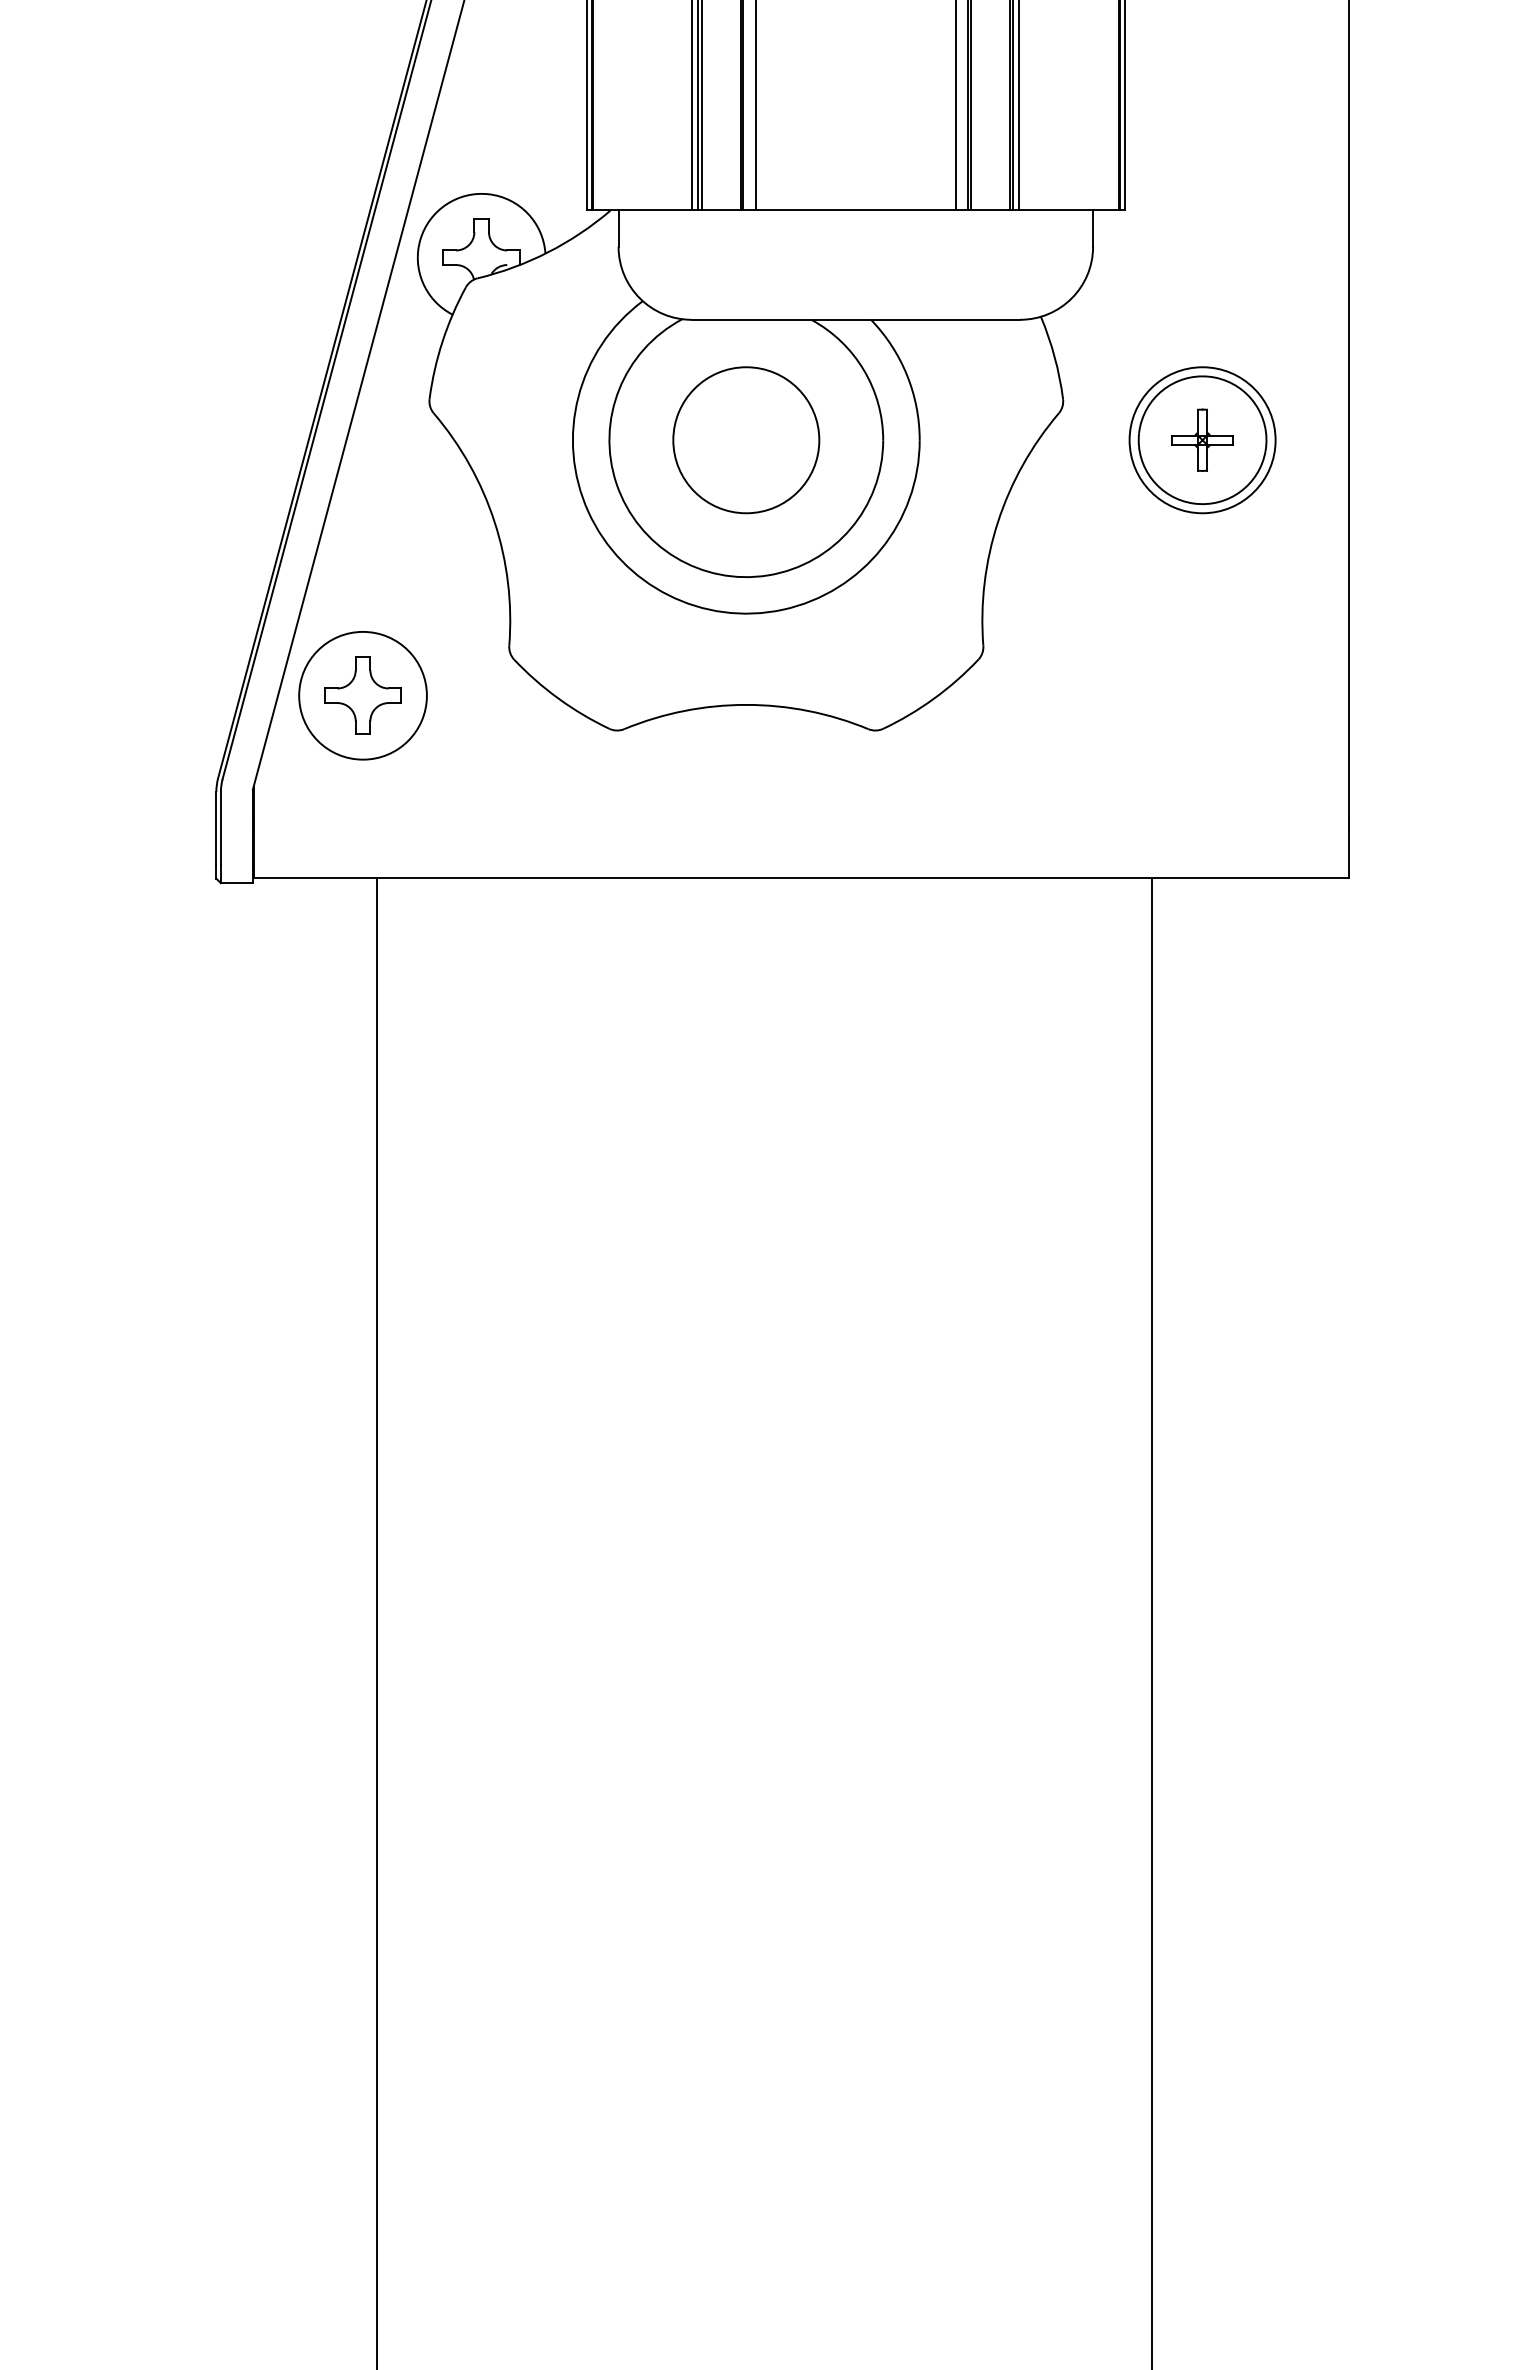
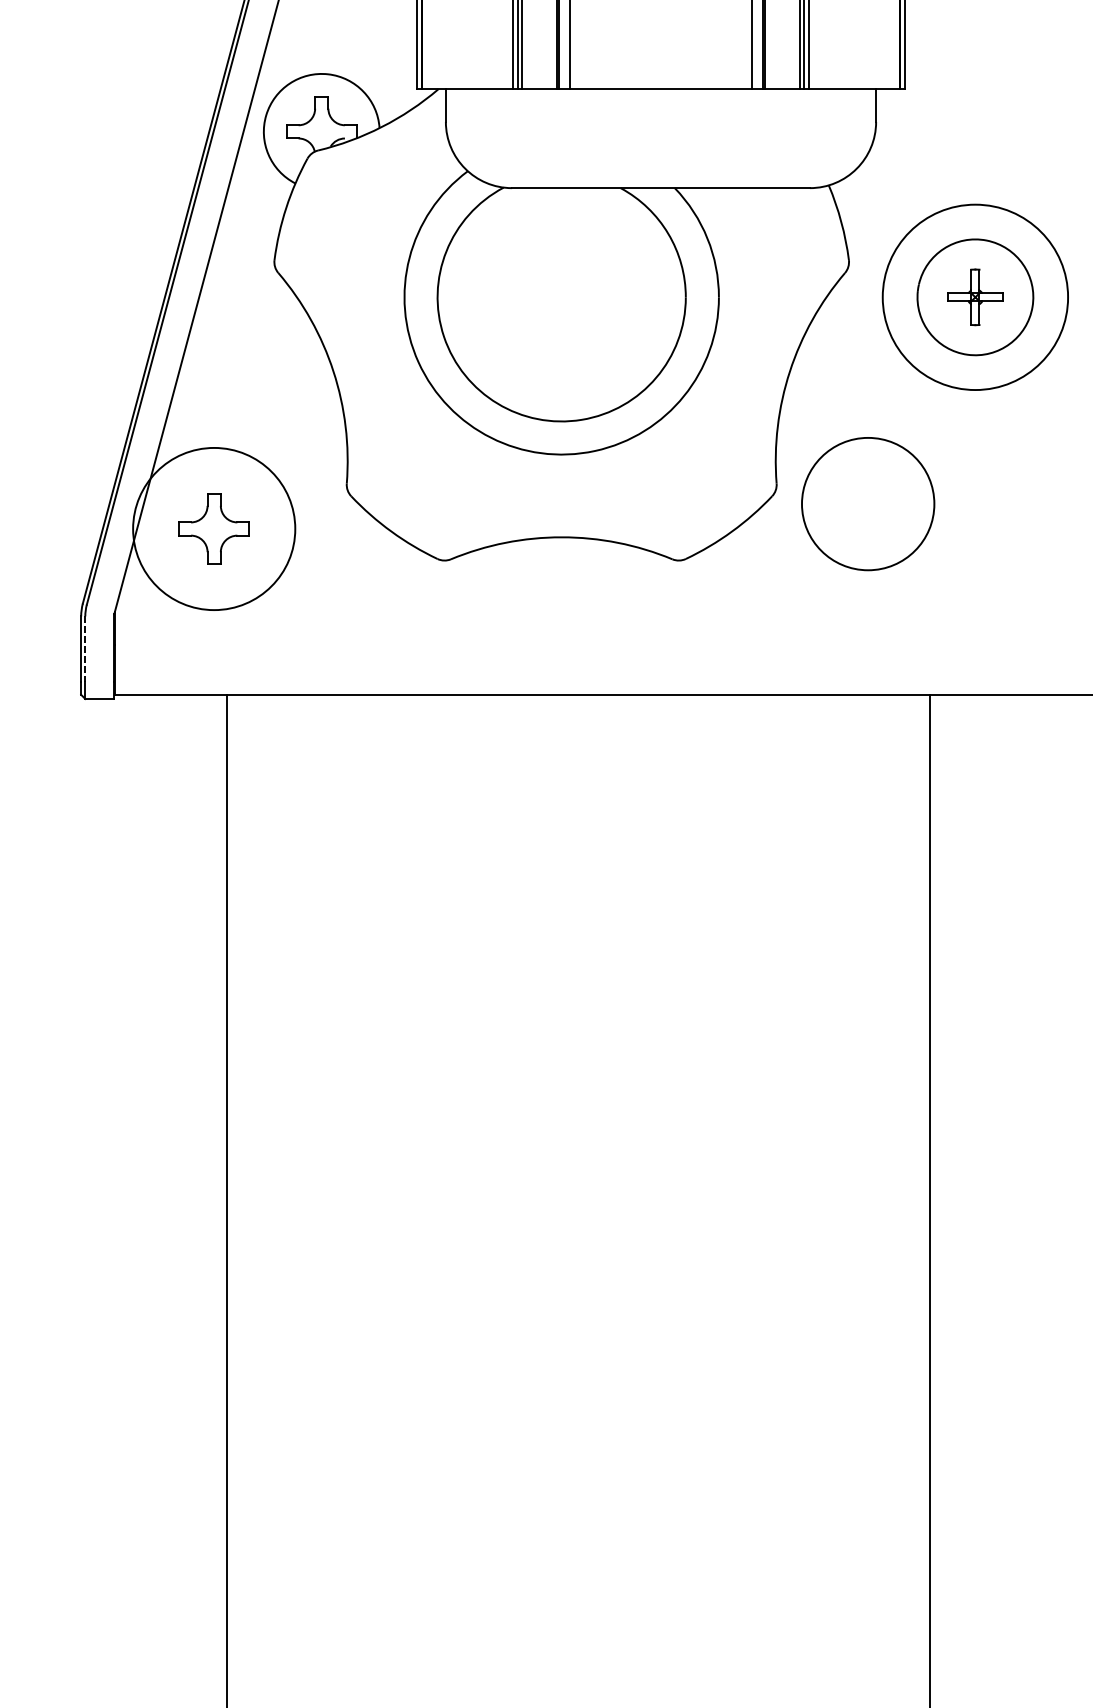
circle: (746, 440) -> (868, 504), moved
circle: (1202, 440) -> (975, 297), size x1.4
circle: (362, 695) -> (213, 528), size x1.4
line: (220, 829) -> (84, 650), solid -> dashed

